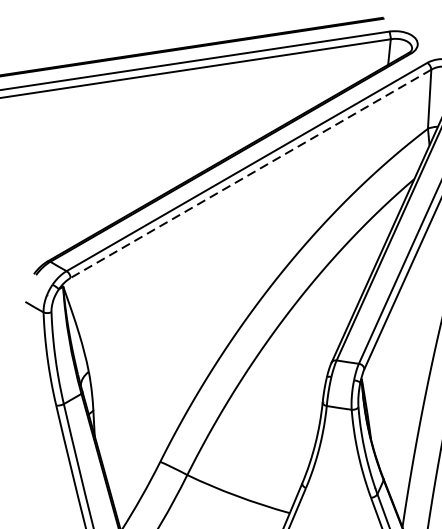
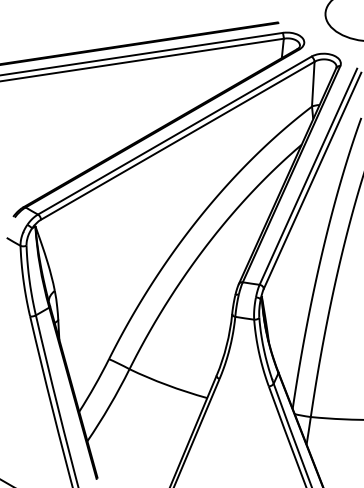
line: (250, 173) -> (177, 140), dashed -> solid

